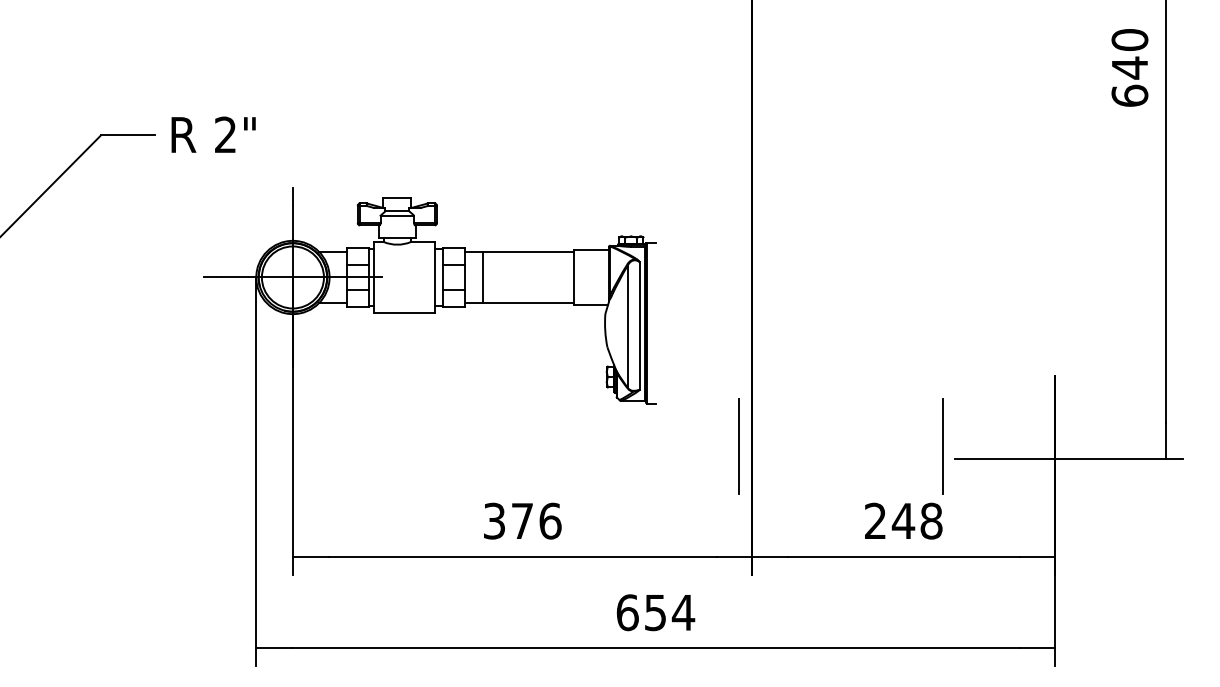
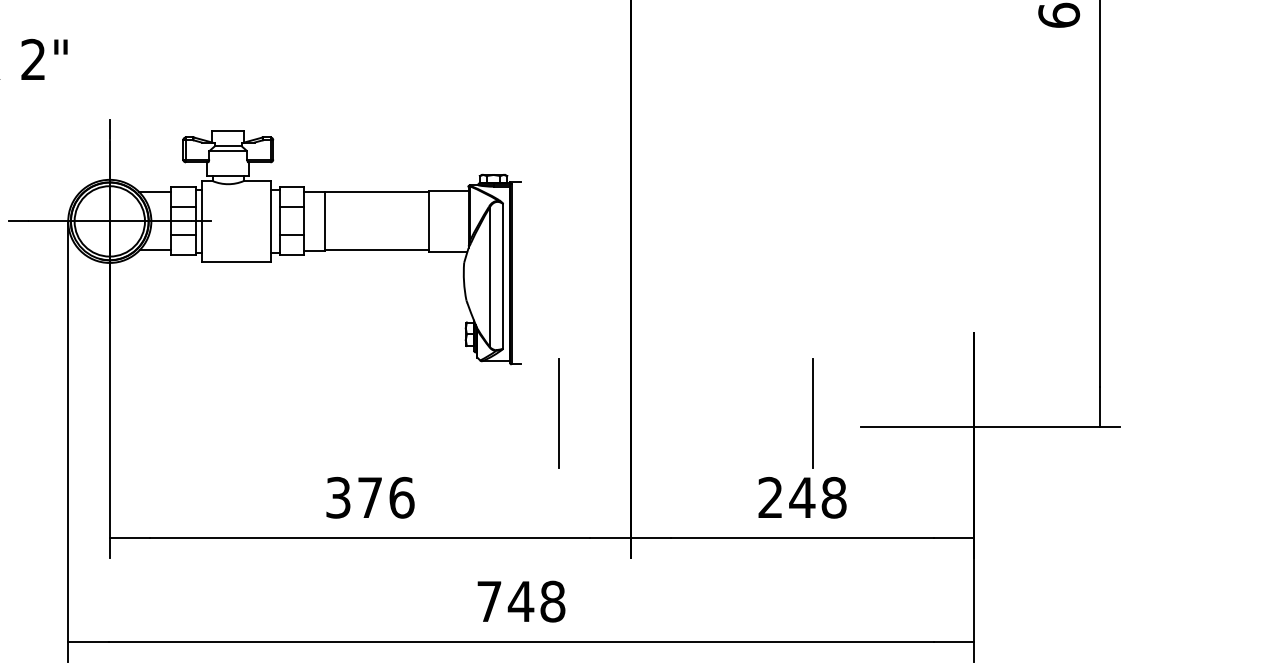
line: (738, 446) -> (558, 413), moved
line: (942, 446) -> (812, 413), moved
text: (655, 612) -> (521, 601), 654 -> 748

